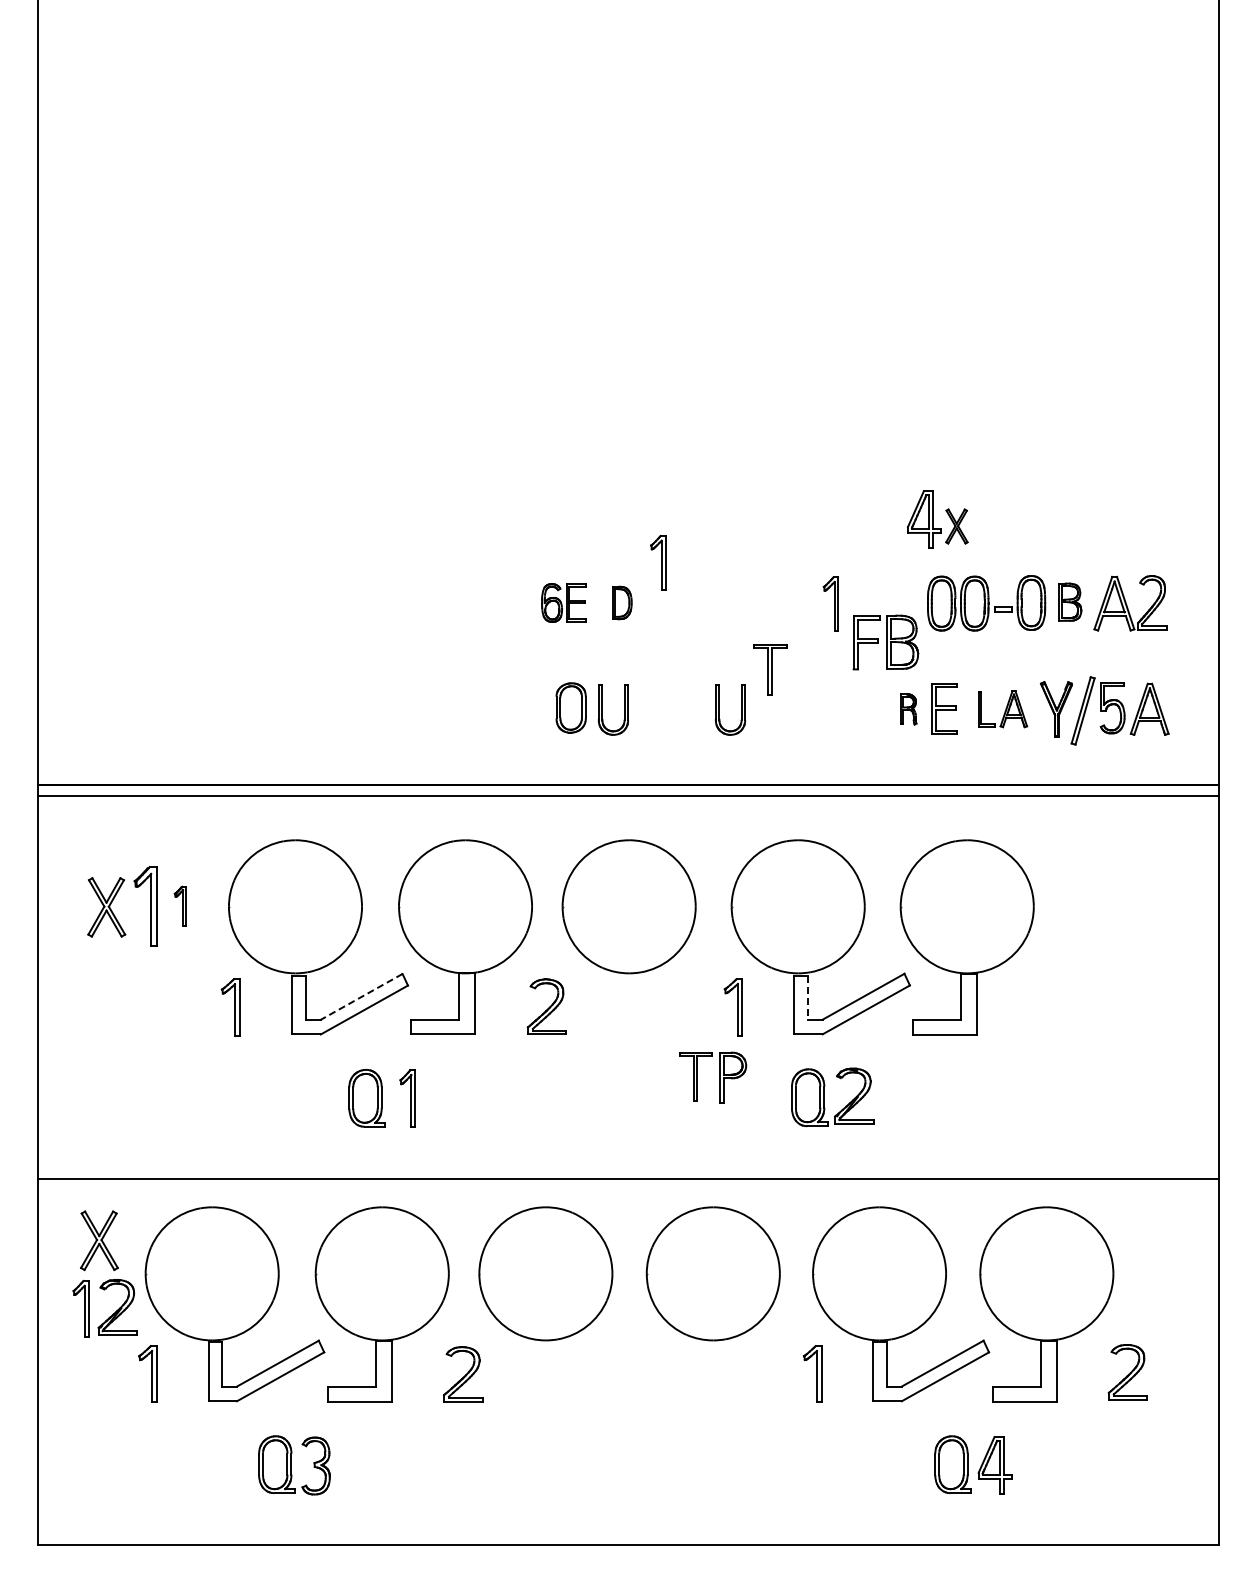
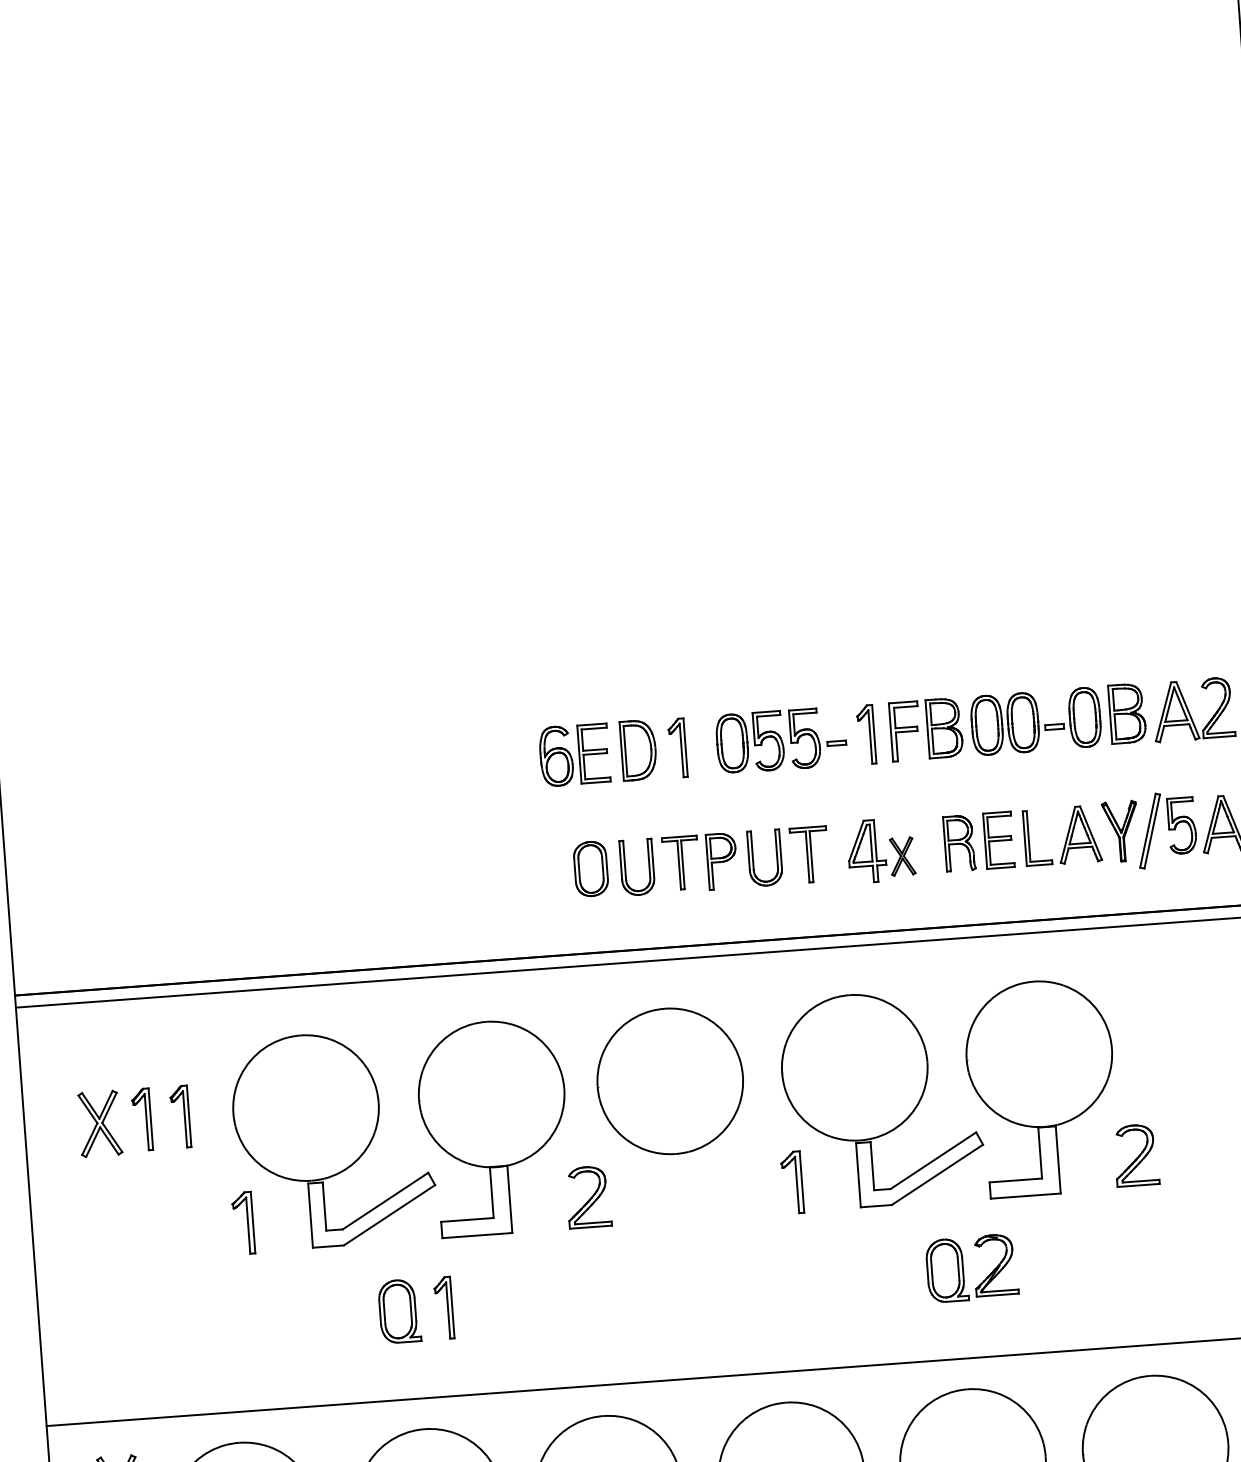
part: (937, 519) -> (880, 850), moved
part: (658, 562) -> (677, 747), moved
part: (1070, 601) -> (1127, 712), size x1.43
part: (563, 602) -> (574, 754), size x1.43
part: (622, 602) -> (638, 749), size x1.67
part: (752, 603) -> (780, 740), added
part: (885, 642) -> (925, 729), moved
part: (770, 669) -> (809, 854), moved
part: (1002, 708) -> (1061, 834), size x1.43
part: (908, 709) -> (959, 843), size x1.67
part: (144, 906) -> (141, 1119), size x0.71
part: (179, 906) -> (179, 1117), size x1.43
line: (361, 996) -> (385, 1200), dashed -> solid
line: (807, 998) -> (872, 1167), dashed -> solid
part: (1048, 1005) -> (1135, 1155), added
part: (713, 1077) -> (700, 862), moved
part: (824, 1097) -> (963, 1269), moved

